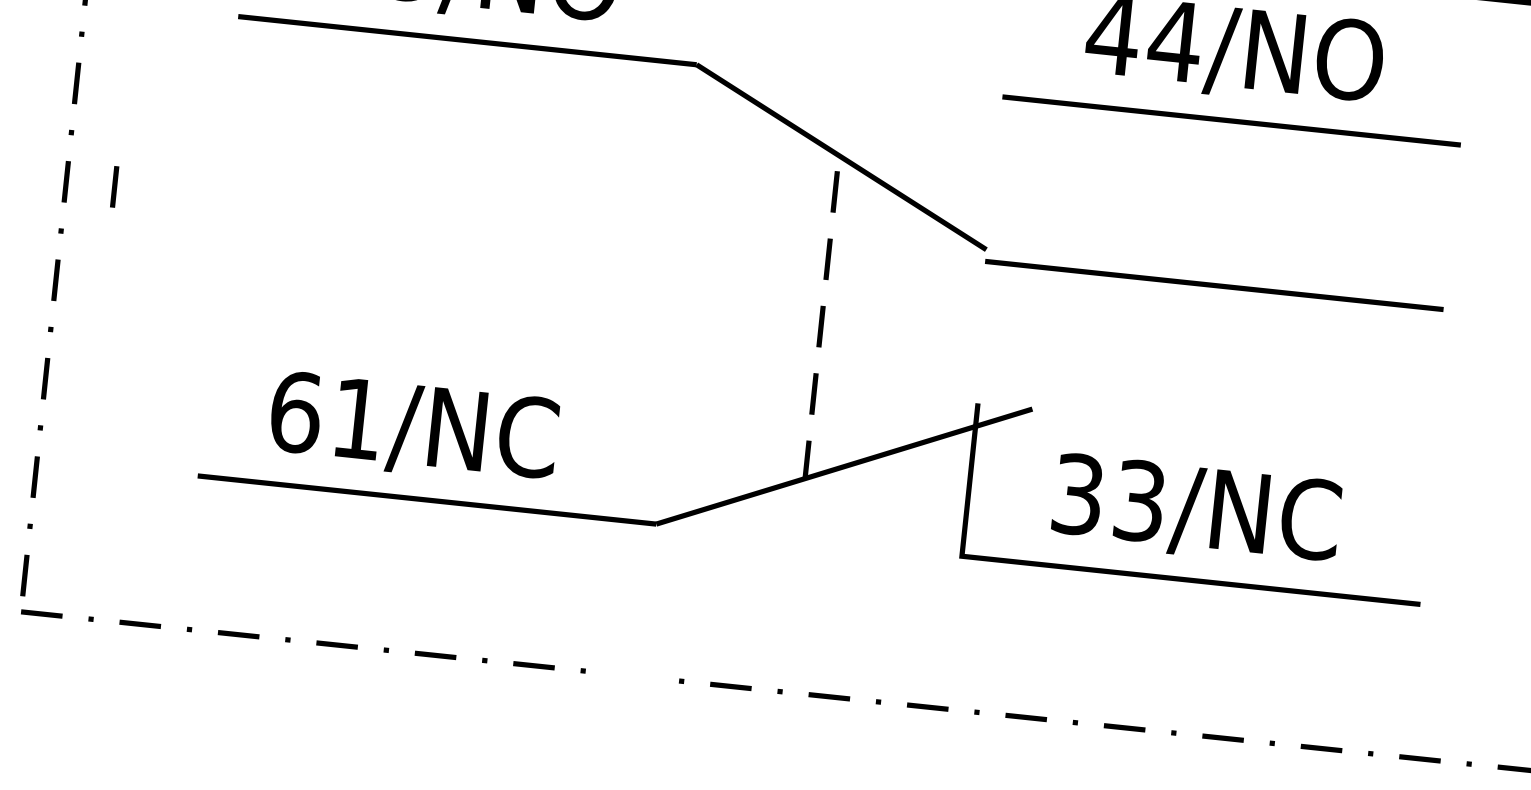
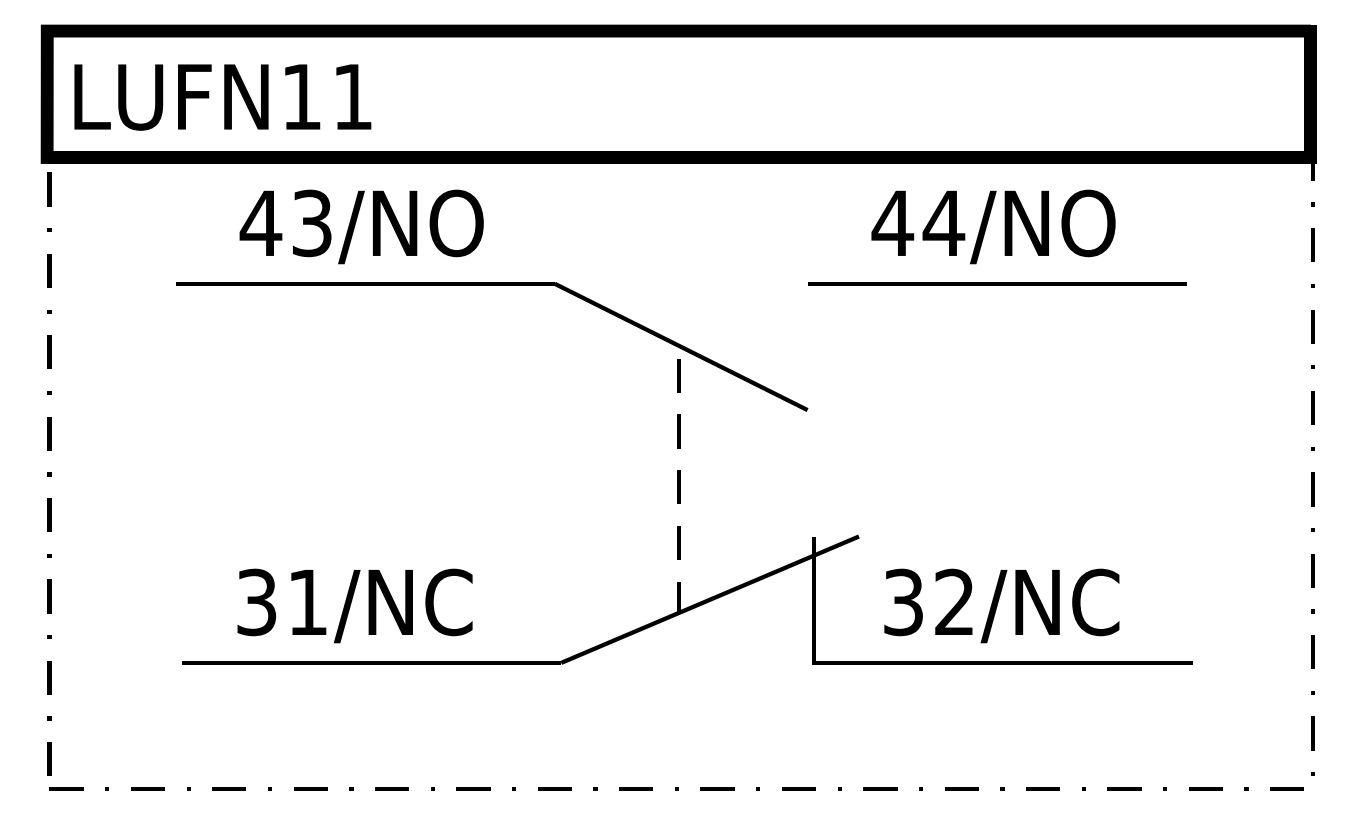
line: (114, 186) -> (89, 433), removed
line: (1214, 285) -> (997, 419), removed
text: (296, 412) -> (257, 602), 61/NC -> 31/NC
text: (1139, 501) -> (954, 602), 33/NC -> 32/NC
line: (632, 675) -> (554, 788), added

